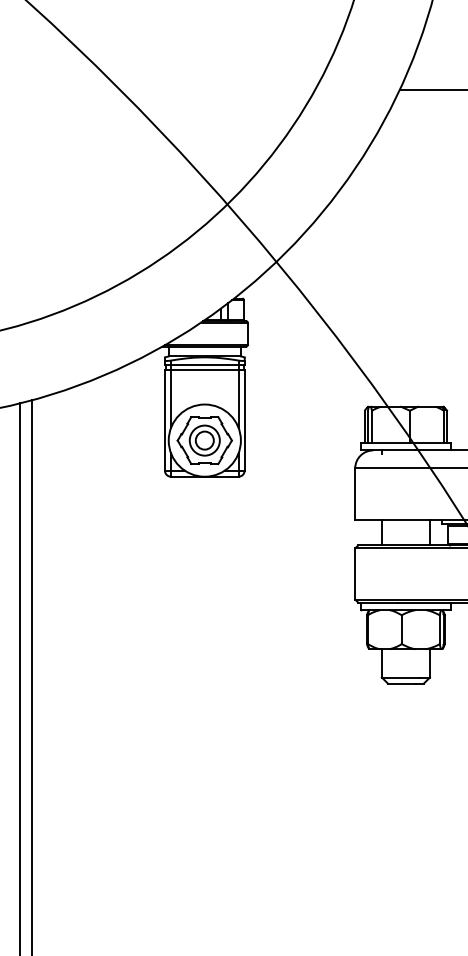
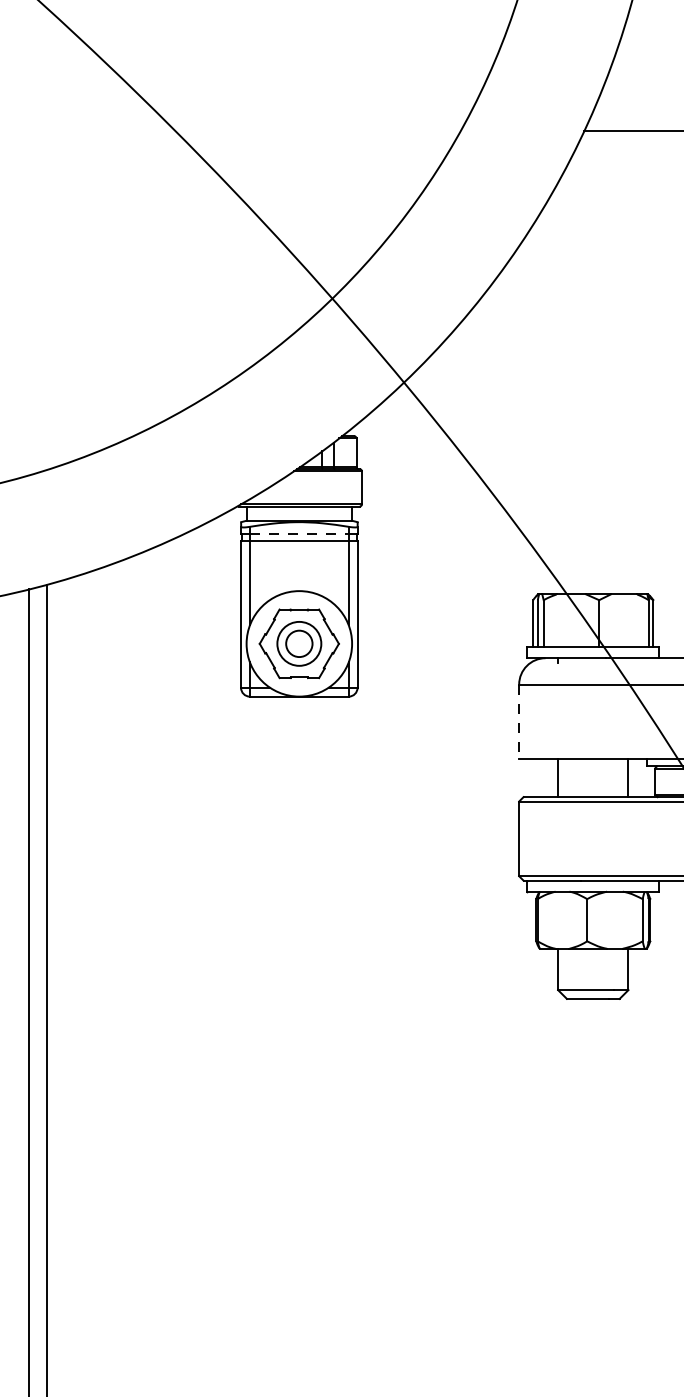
line: (204, 365) -> (298, 534), solid -> dashed
line: (355, 494) -> (519, 722), solid -> dashed

